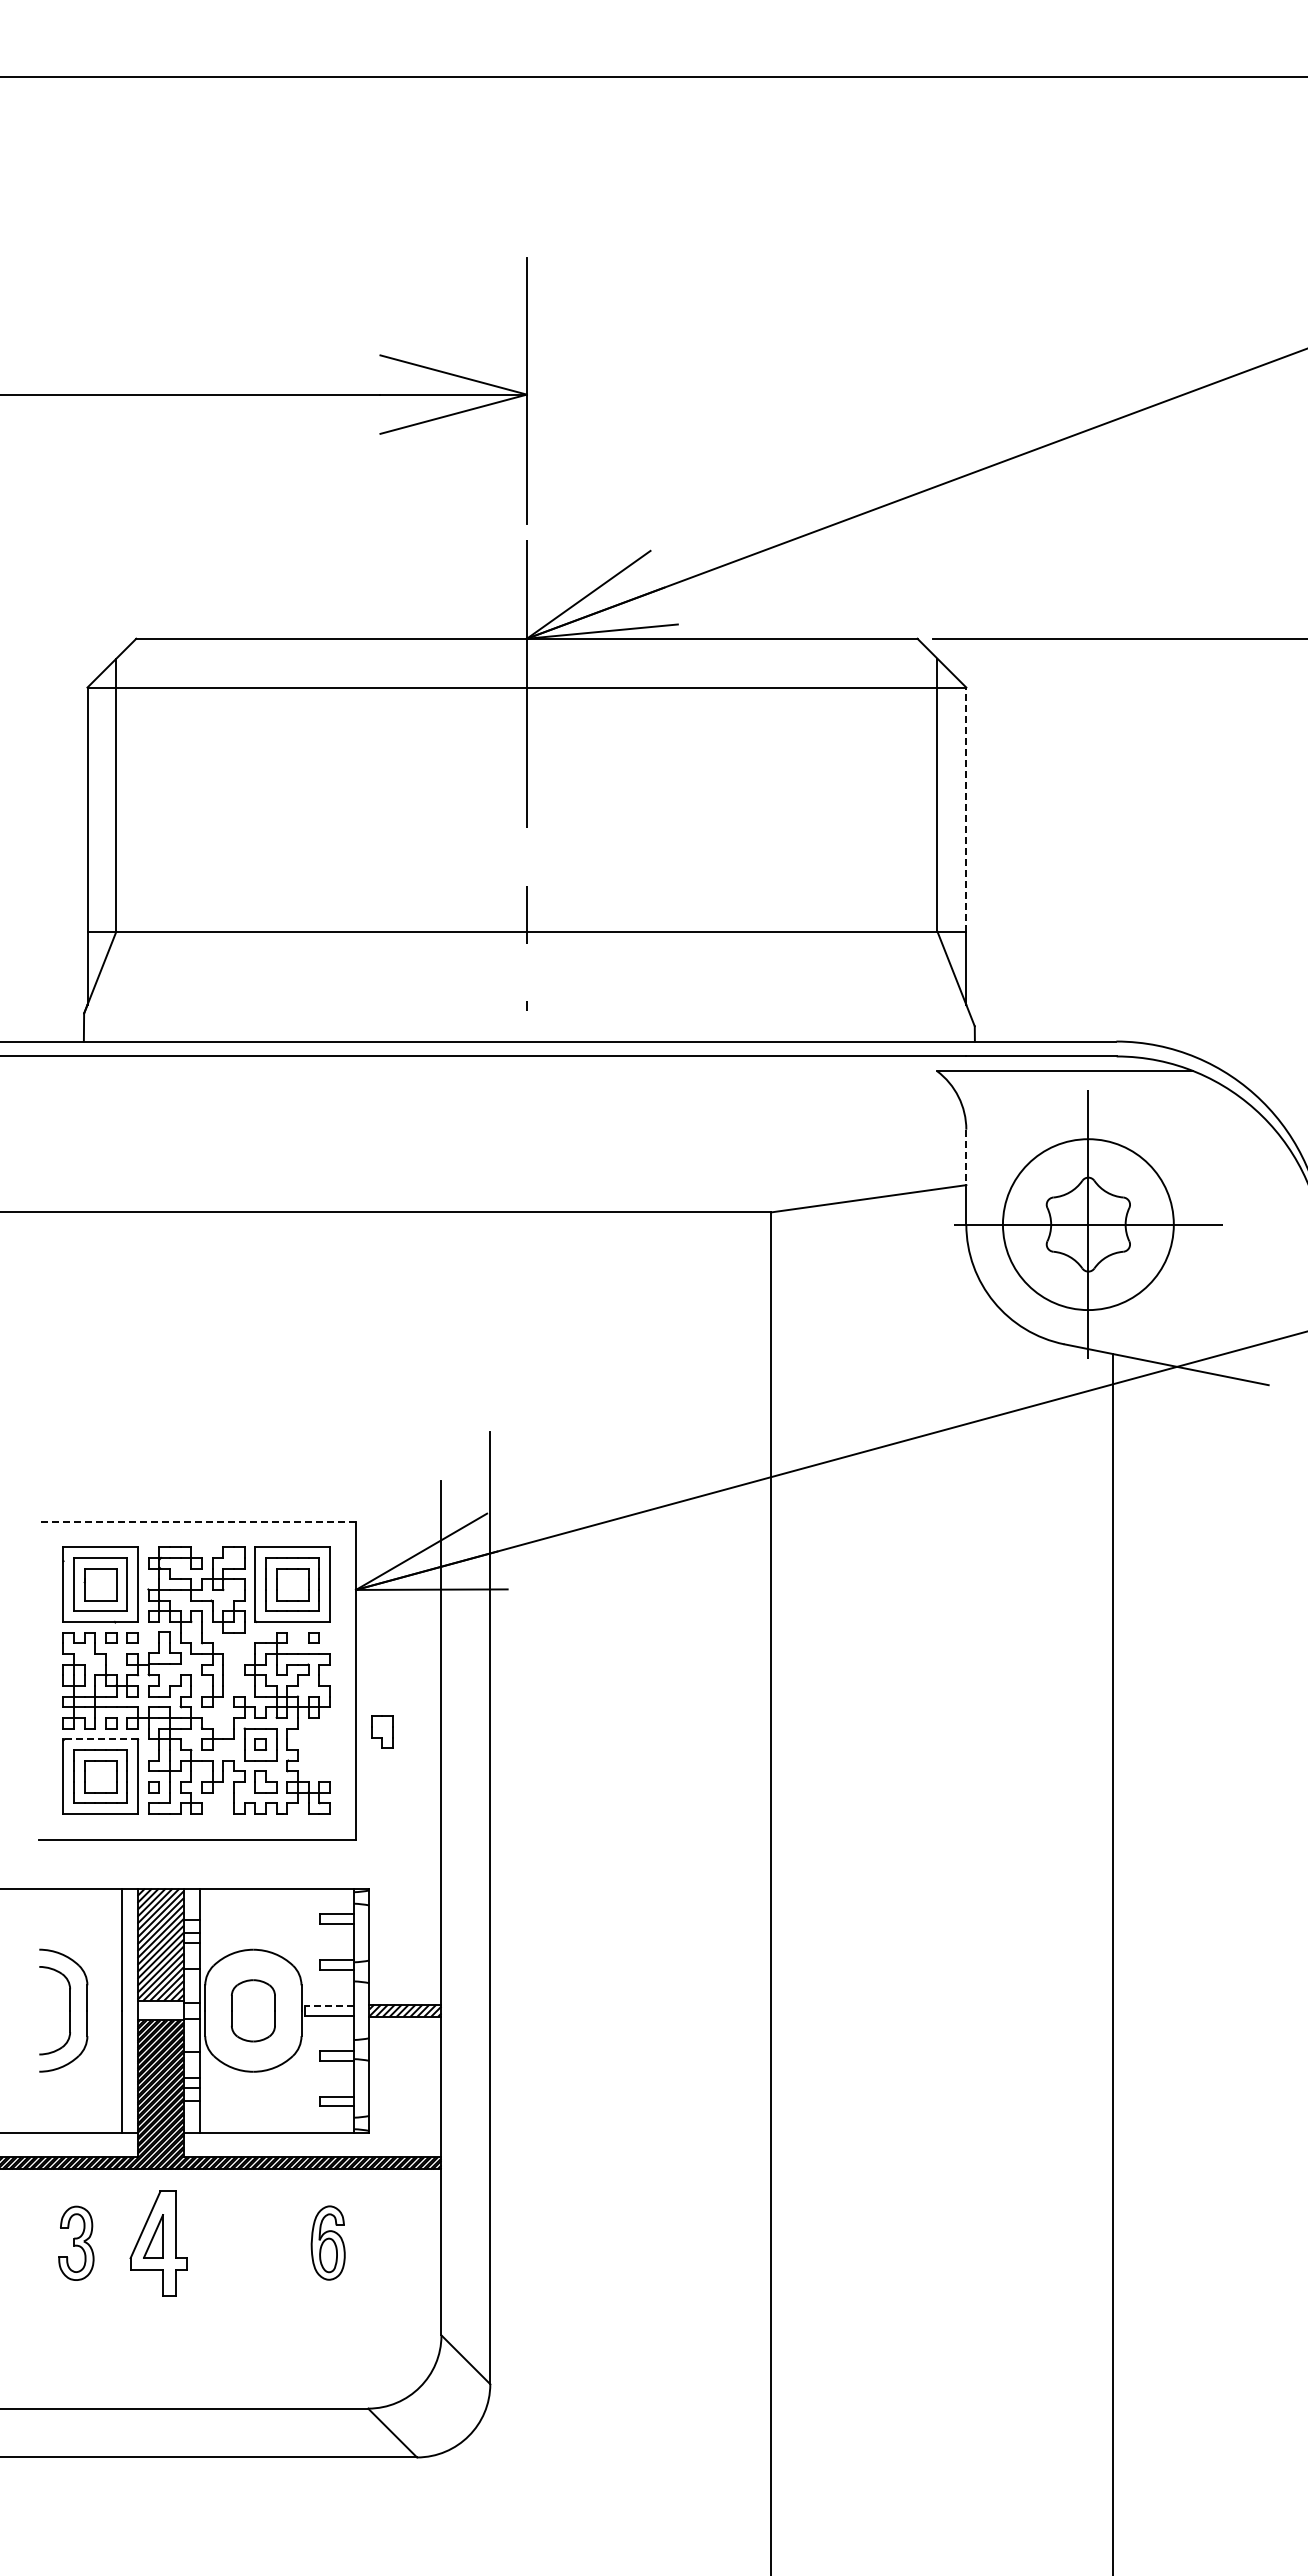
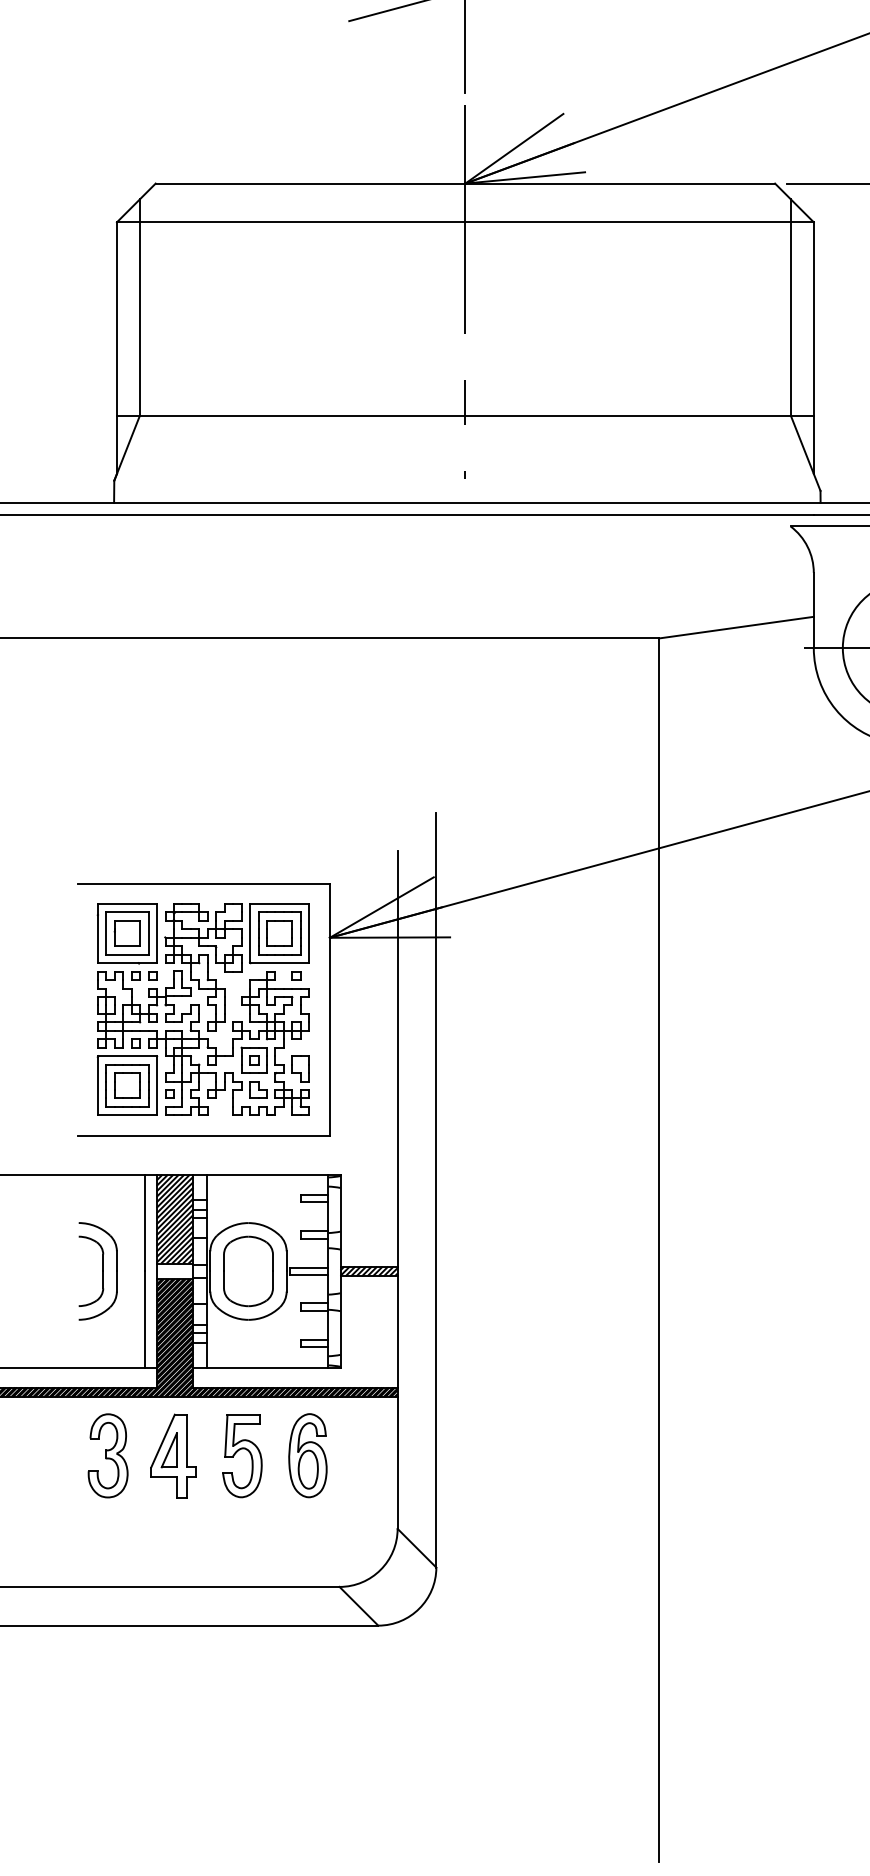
line: (966, 809) -> (813, 318), dashed -> solid
line: (966, 1157) -> (813, 594), dashed -> solid
line: (197, 1522) -> (204, 884), dashed -> solid
part: (382, 1731) -> (300, 1068), moved
line: (100, 1739) -> (127, 1056), dashed -> solid
line: (329, 2005) -> (308, 1267), dashed -> solid
part: (253, 2010) -> (248, 1271), size x1.43
part: (242, 2236) -> (239, 1450), added
part: (327, 2242) -> (307, 1455), size x1.43
part: (76, 2243) -> (108, 1456), size x1.43

